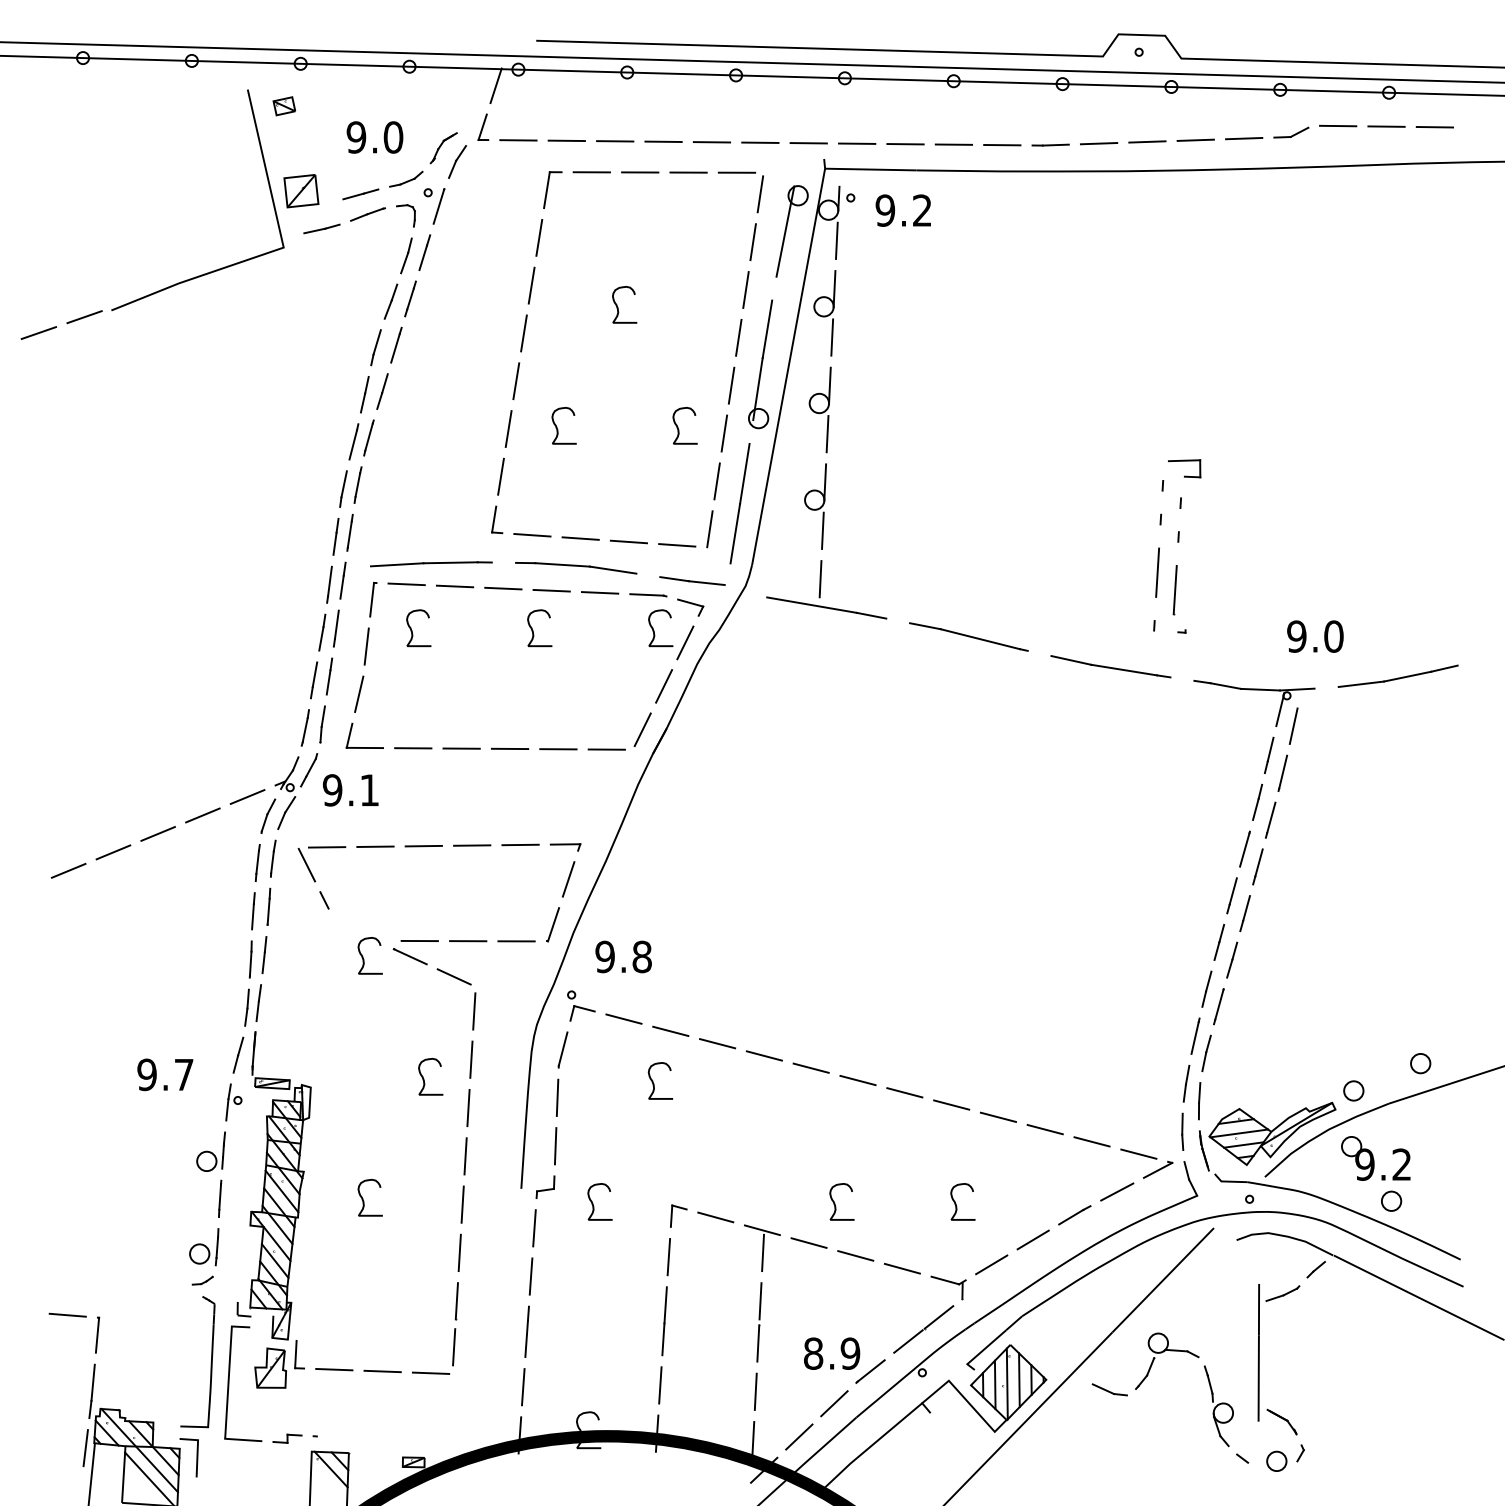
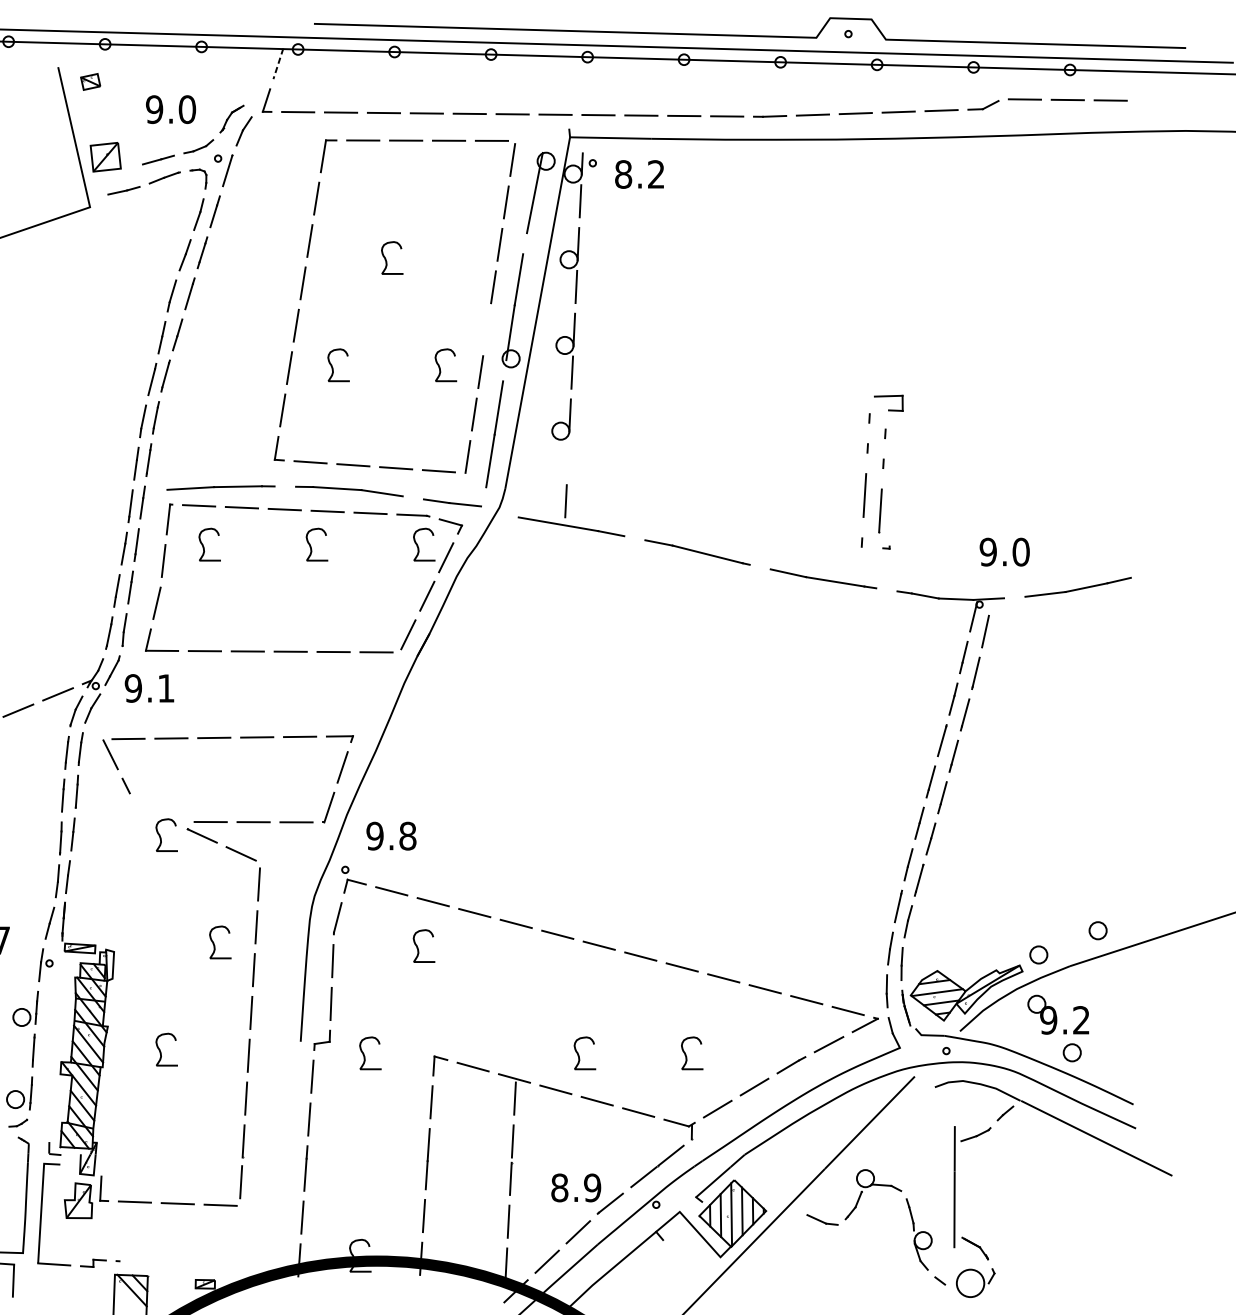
line: (495, 86) -> (277, 64), solid -> dashed
text: (885, 210) -> (623, 174), 9.2 -> 8.2
line: (731, 385) -> (487, 329), removed
line: (822, 530) -> (567, 458), removed
circle: (1276, 1461) -> (970, 1283), size x1.6

